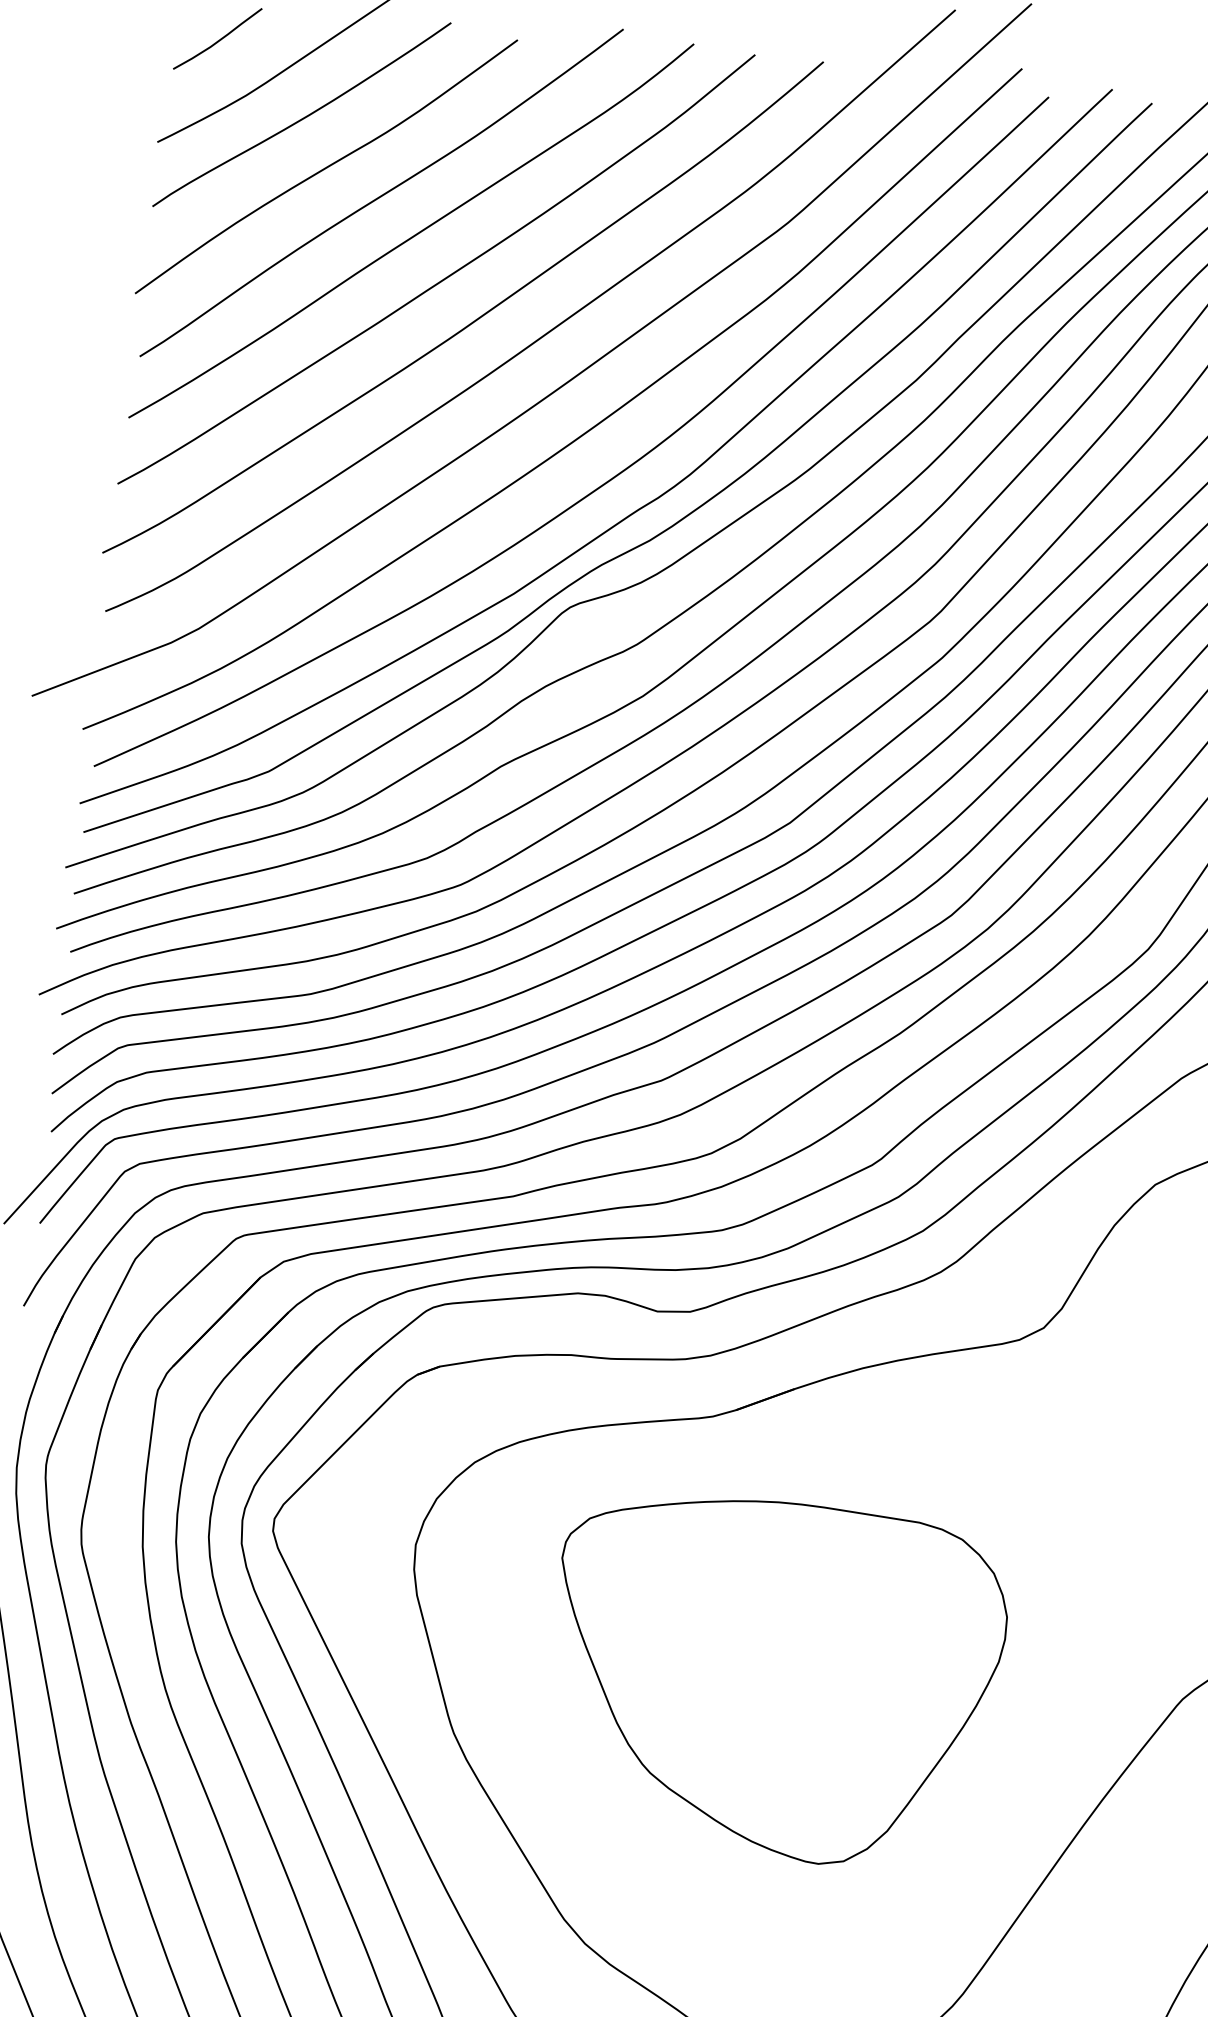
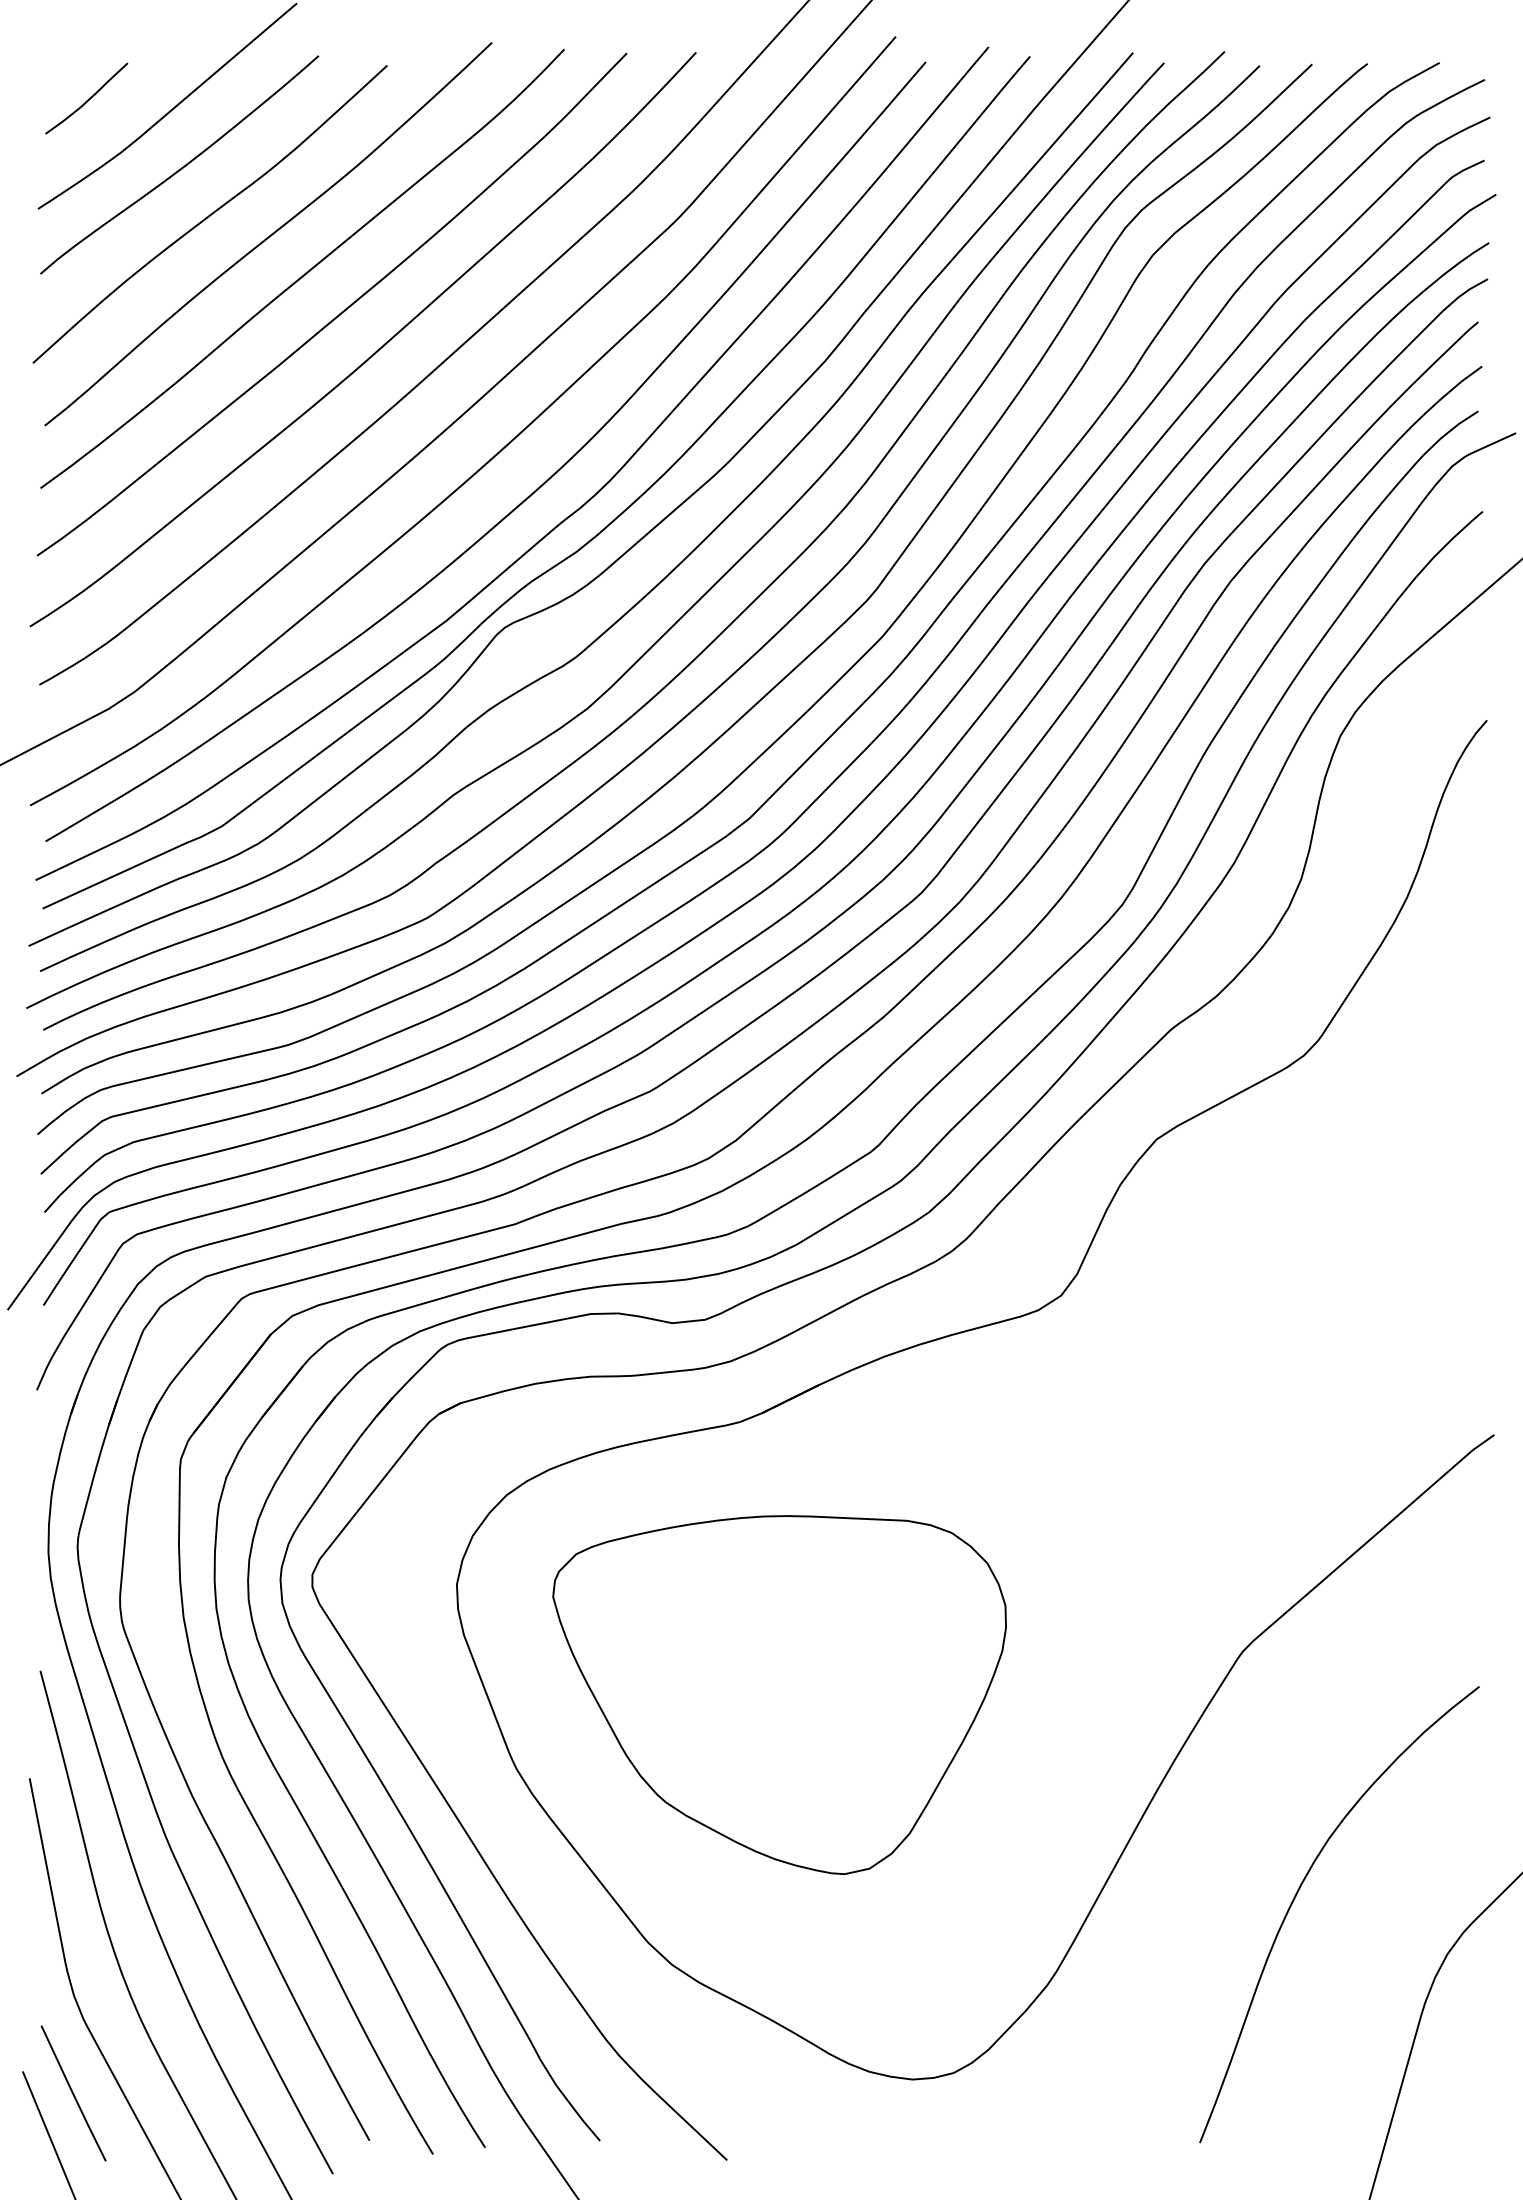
part: (774, 1679) -> (779, 1694), moved

